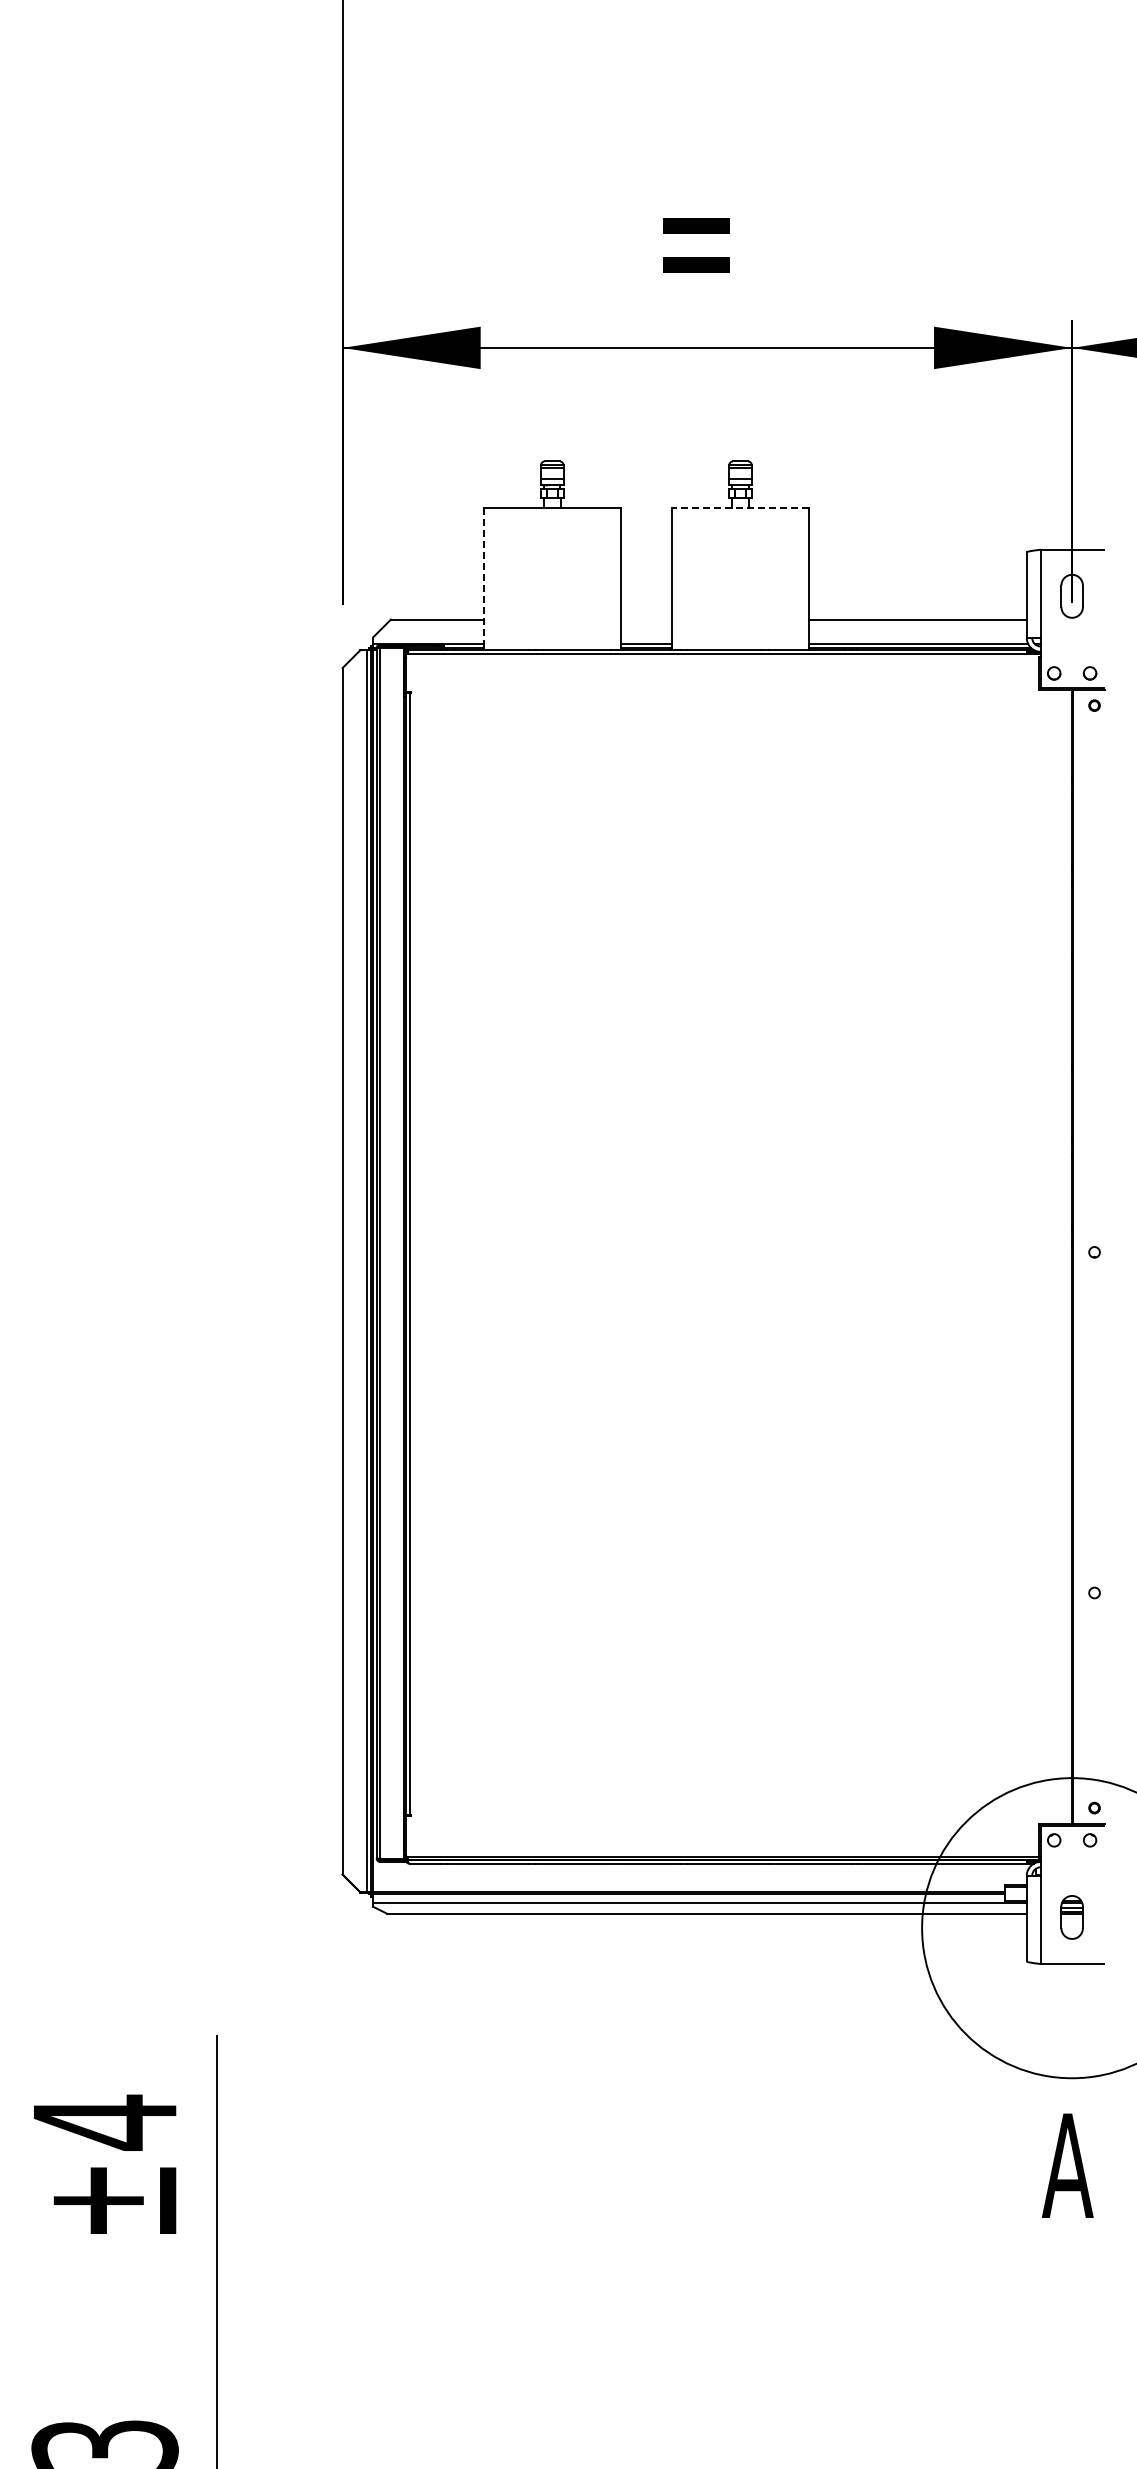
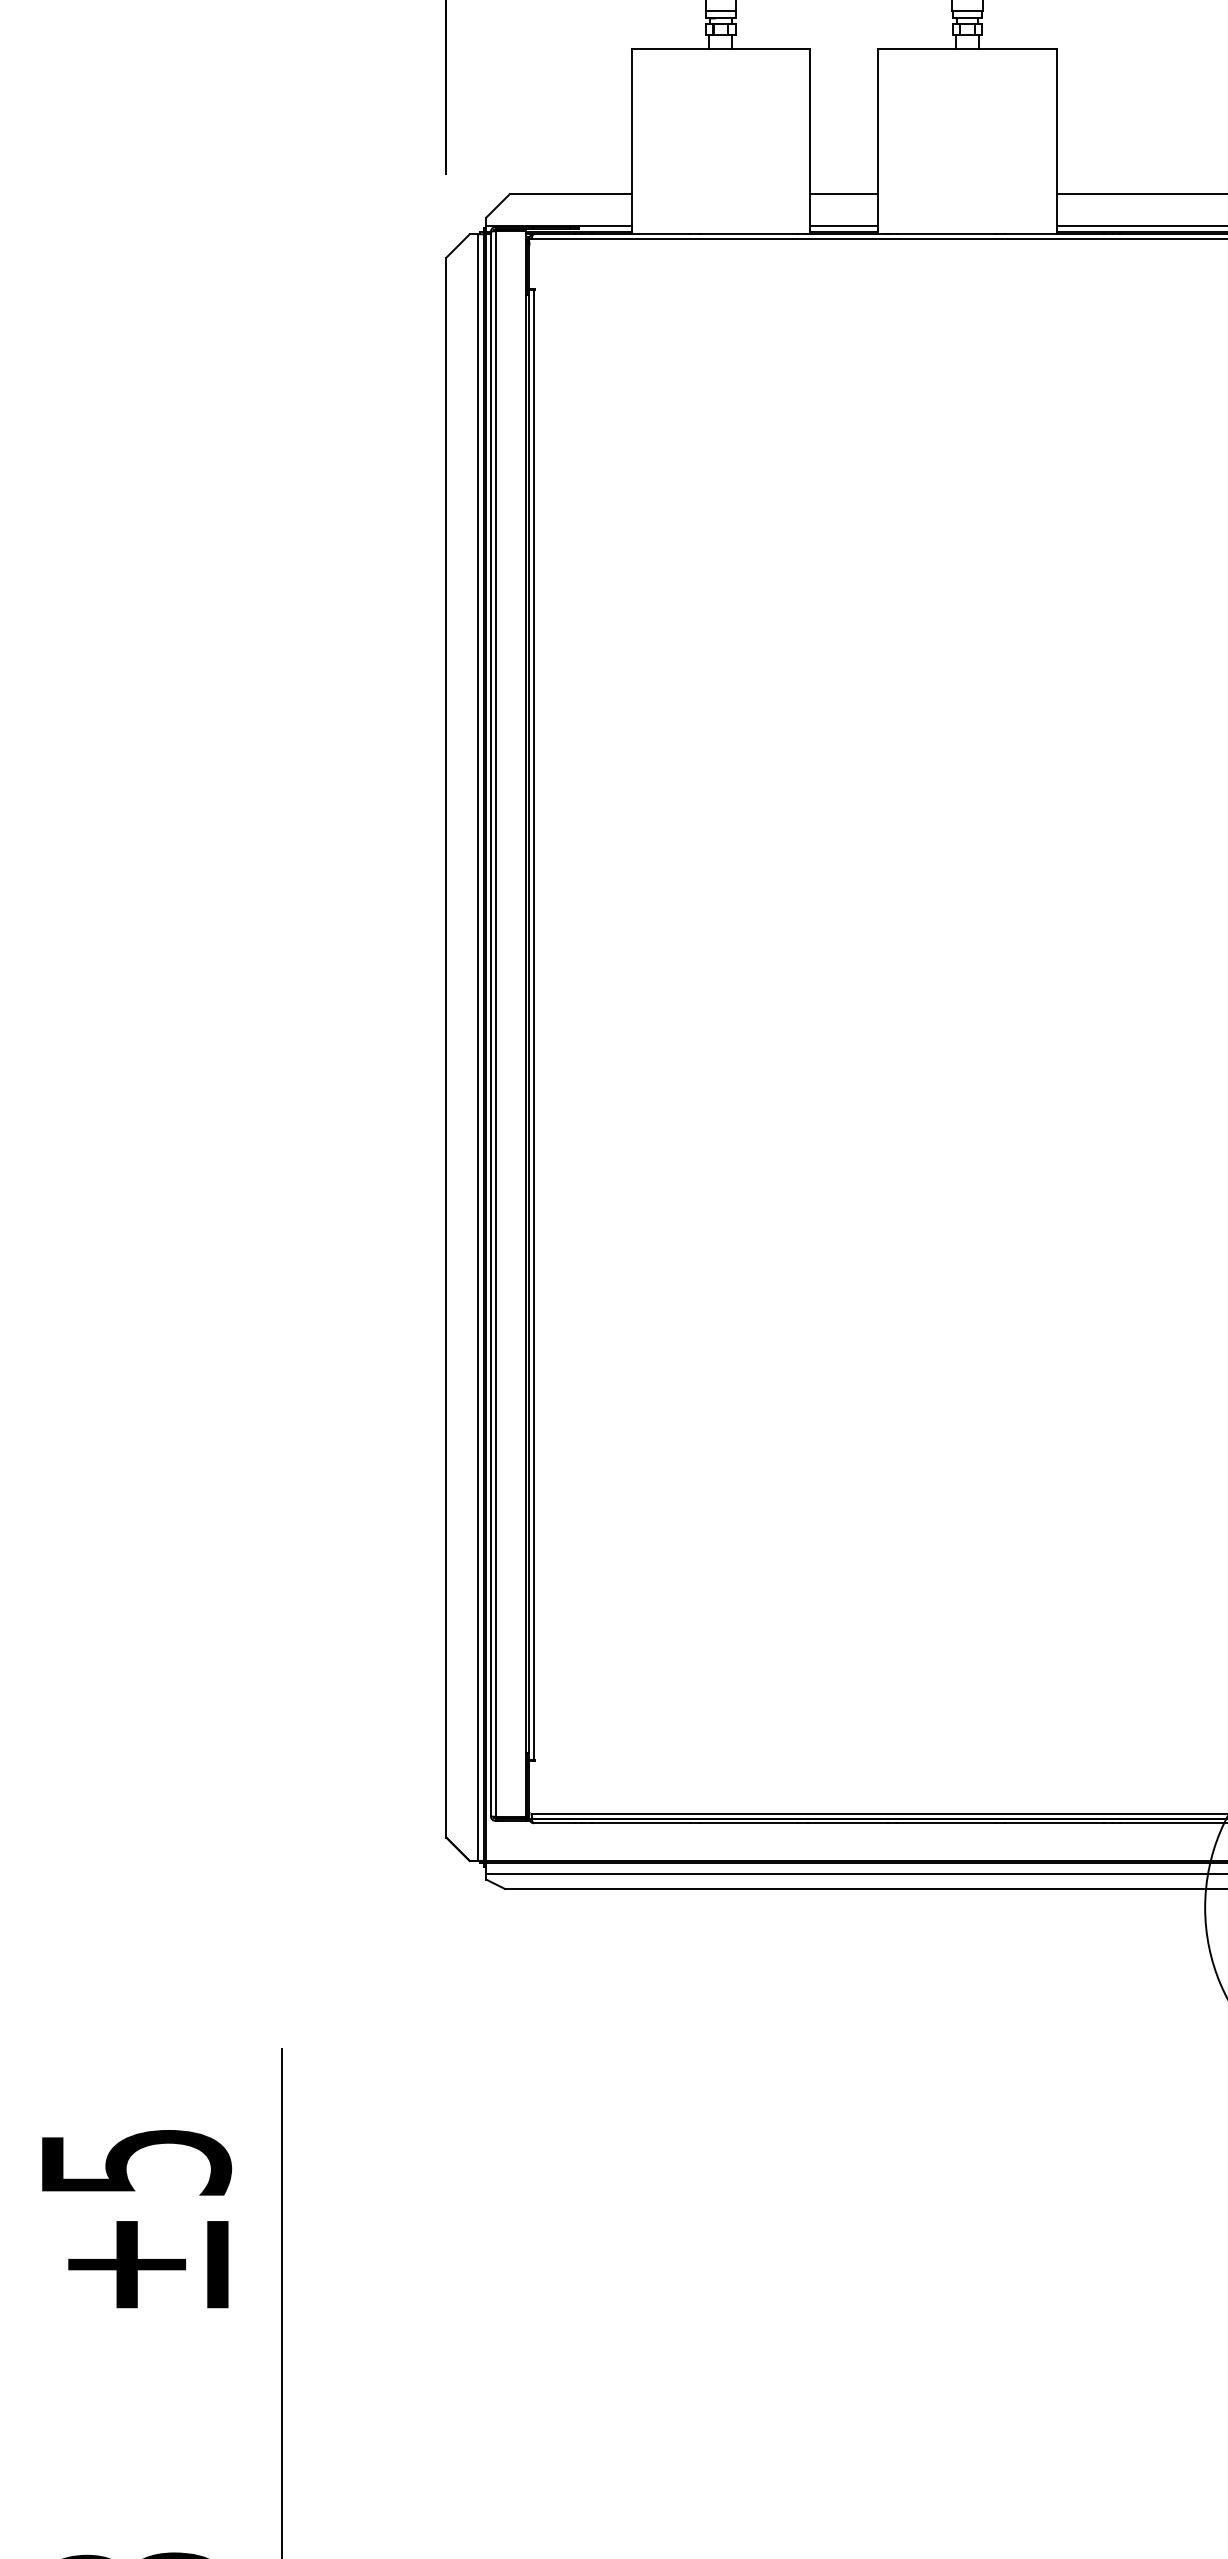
line: (740, 508) -> (967, 48), dashed -> solid
line: (484, 579) -> (632, 141), dashed -> solid
line: (646, 619) -> (844, 194), added
text: (106, 2122) -> (137, 2162), ±4 -> ±5

